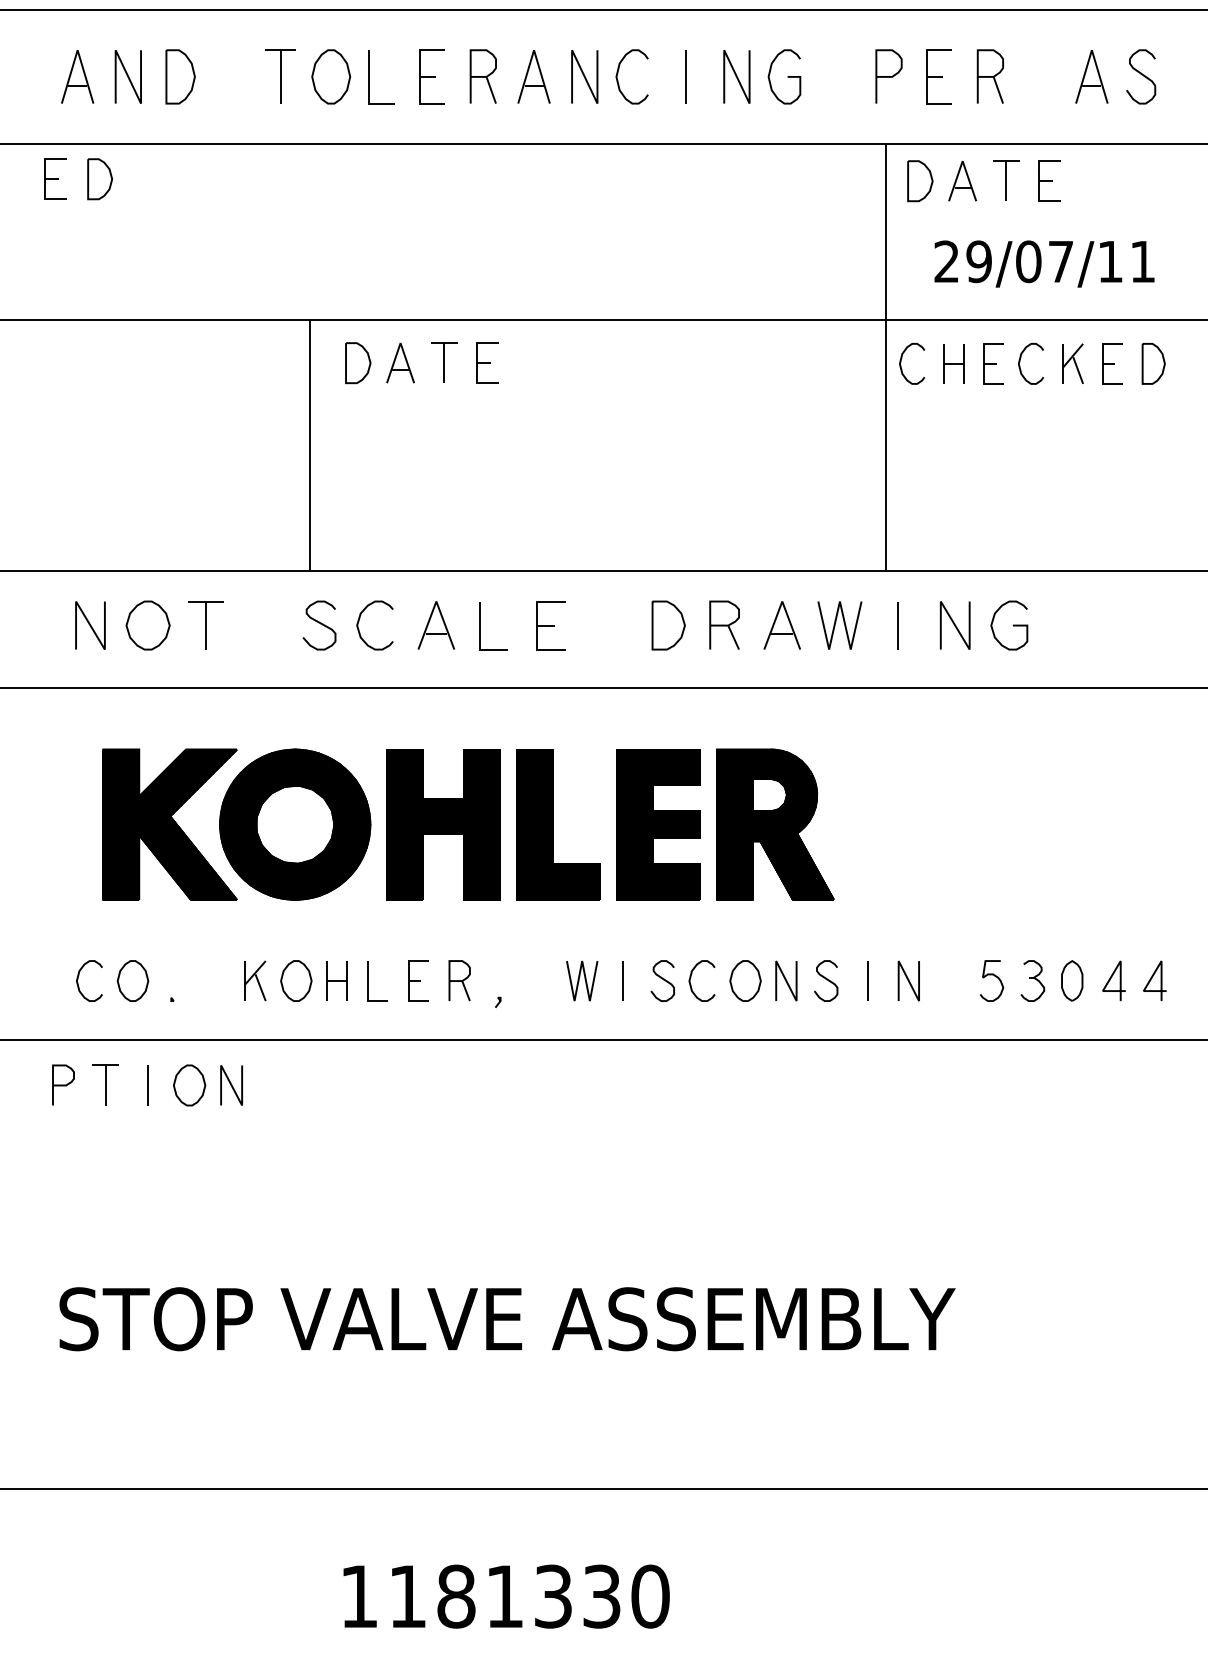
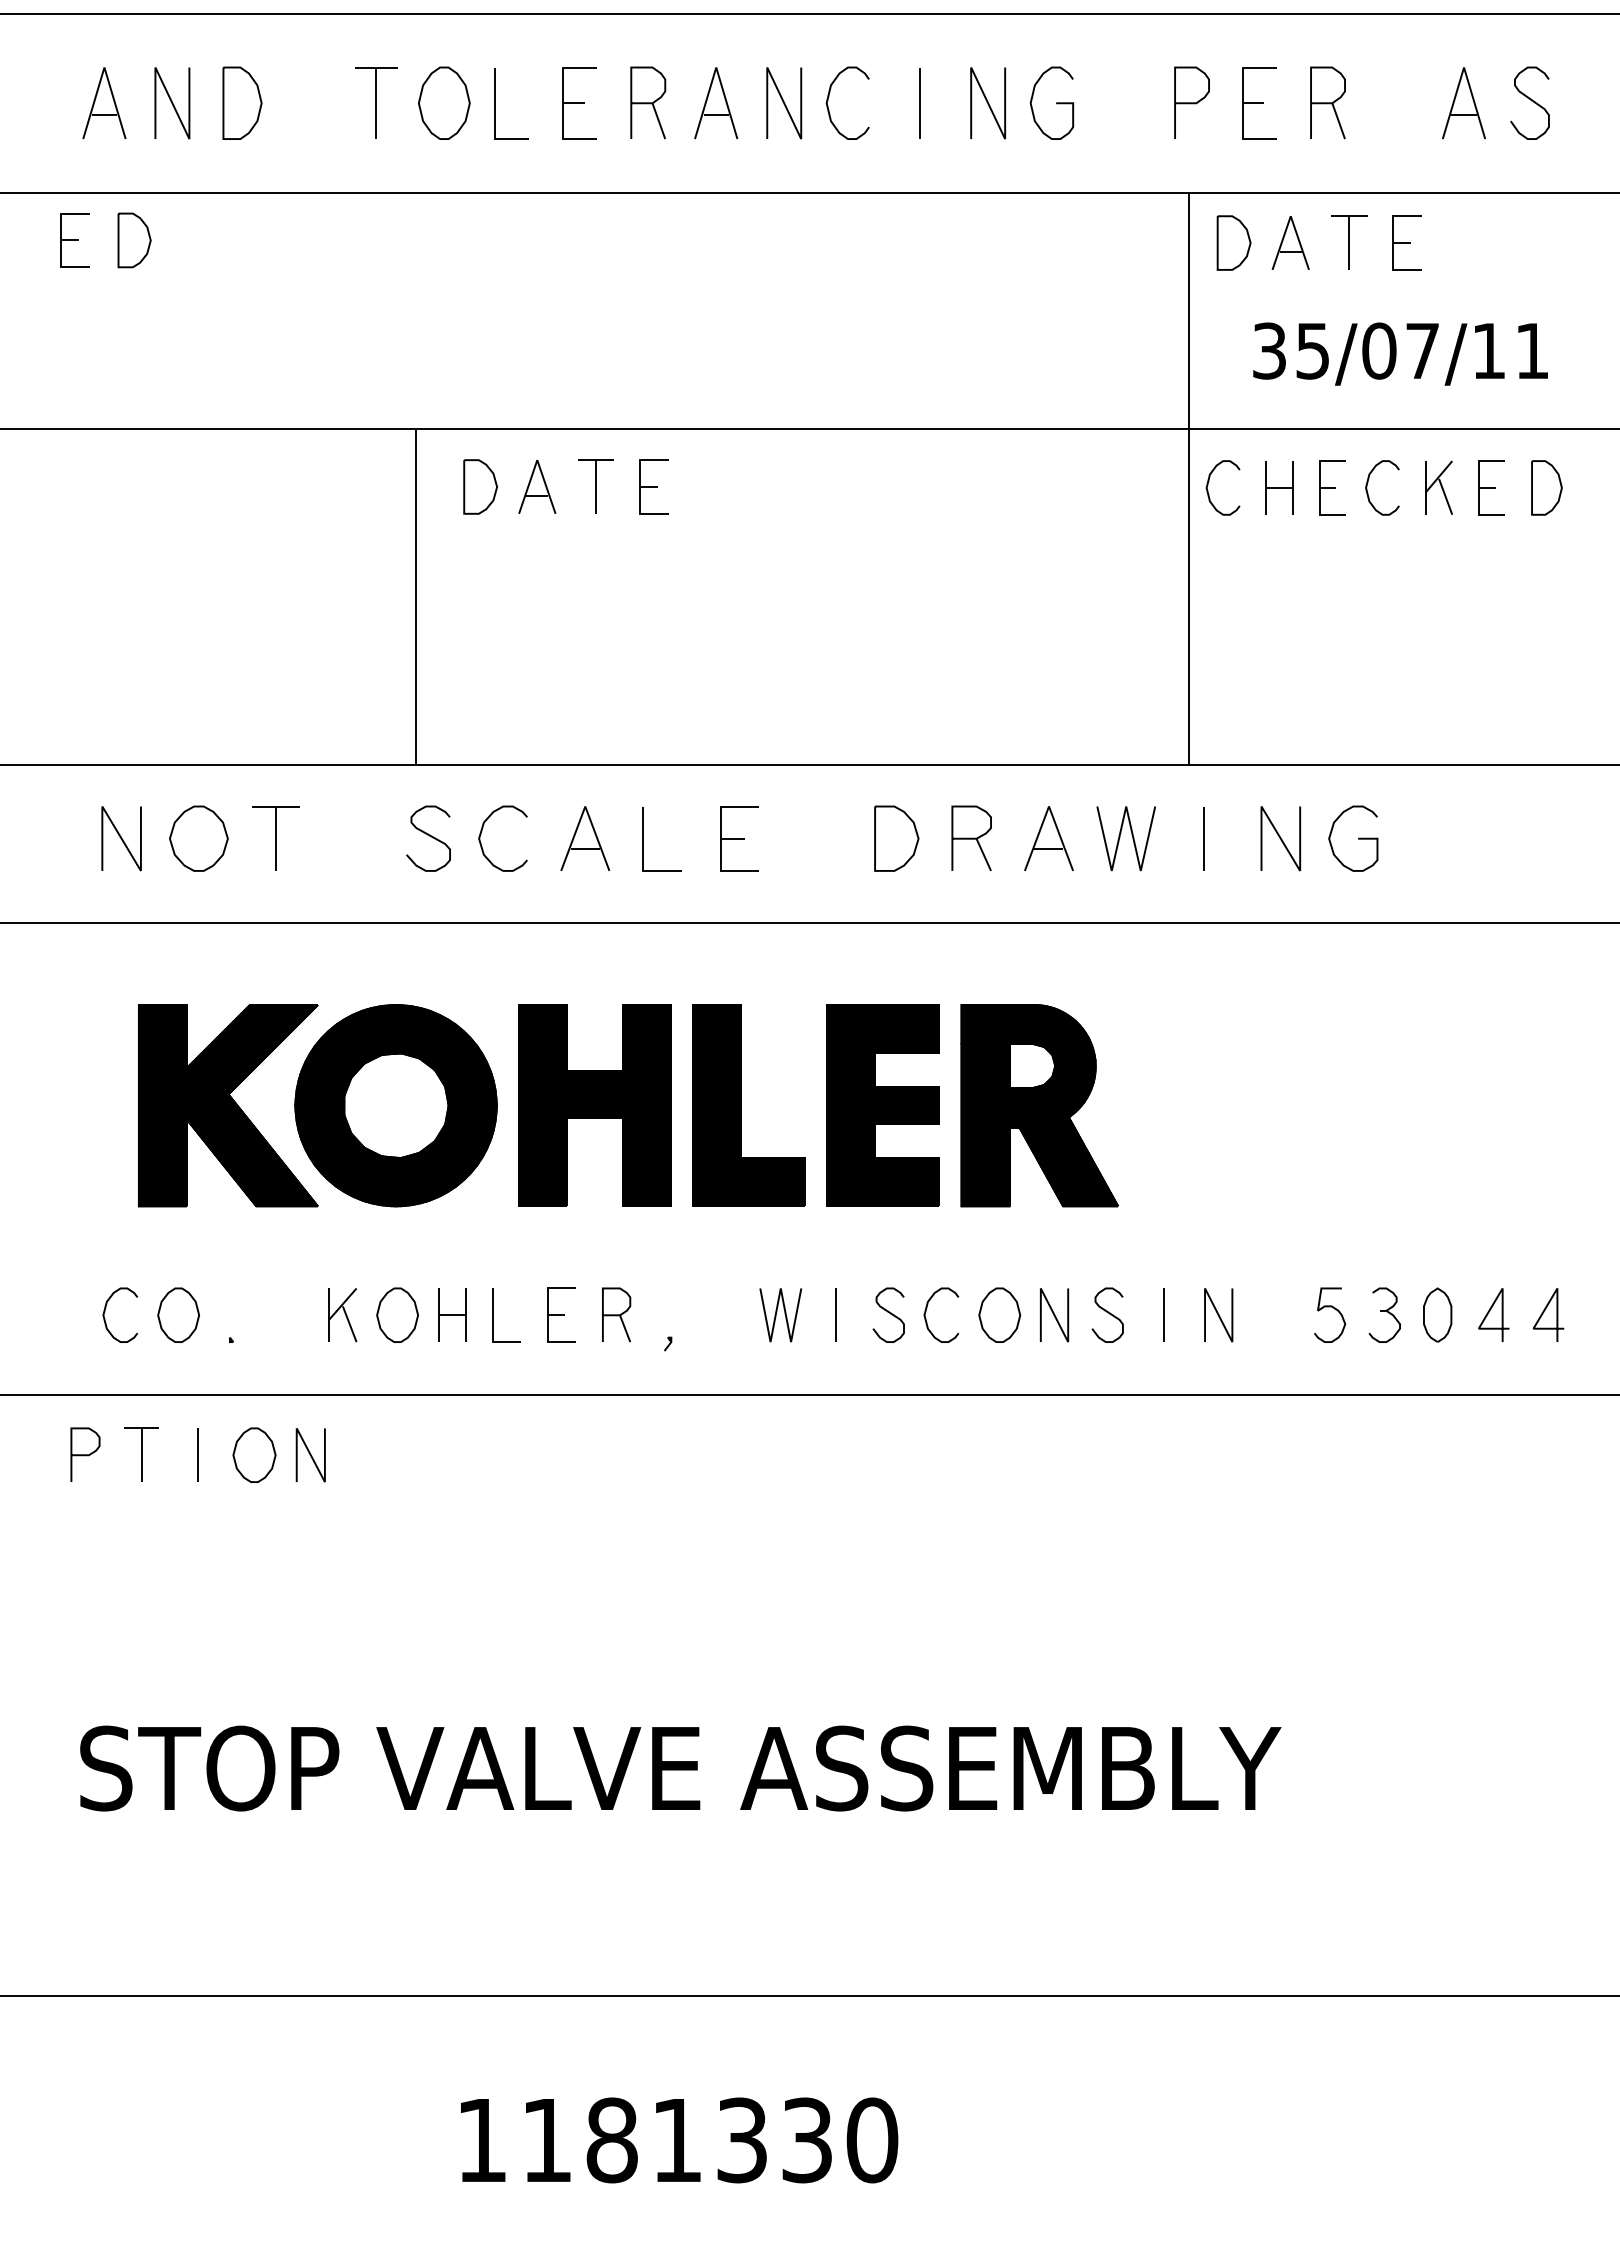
text: (963, 261) -> (1291, 350), 29/07/11 -> 35/07/11

